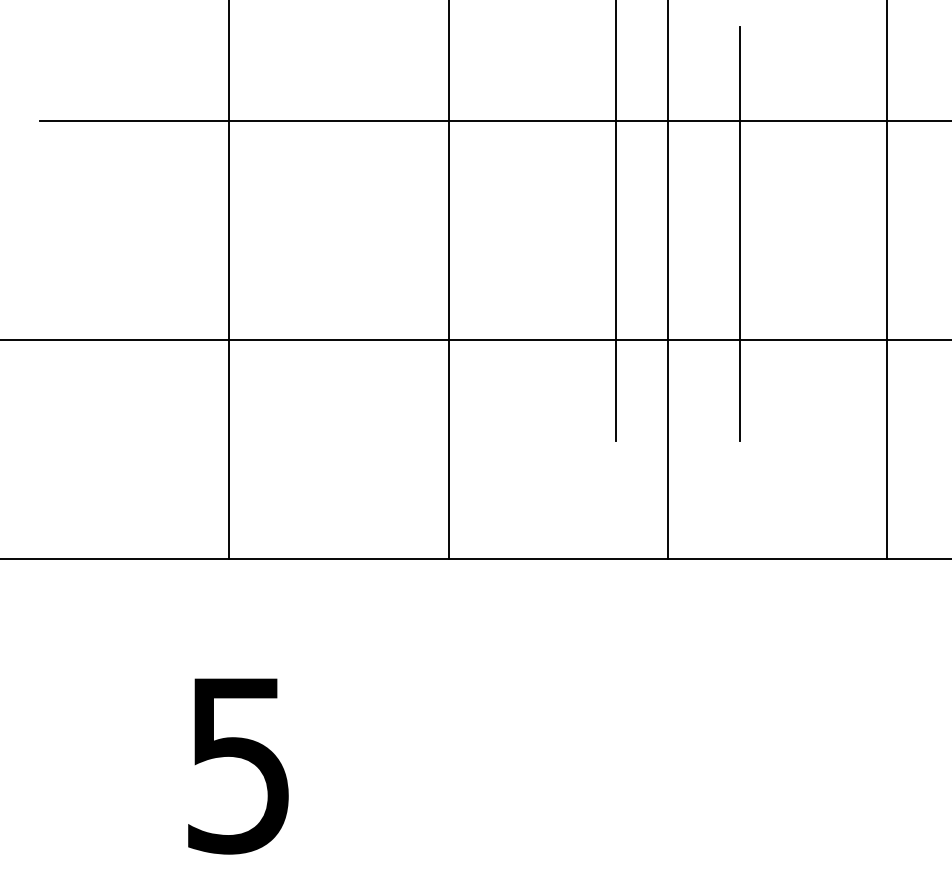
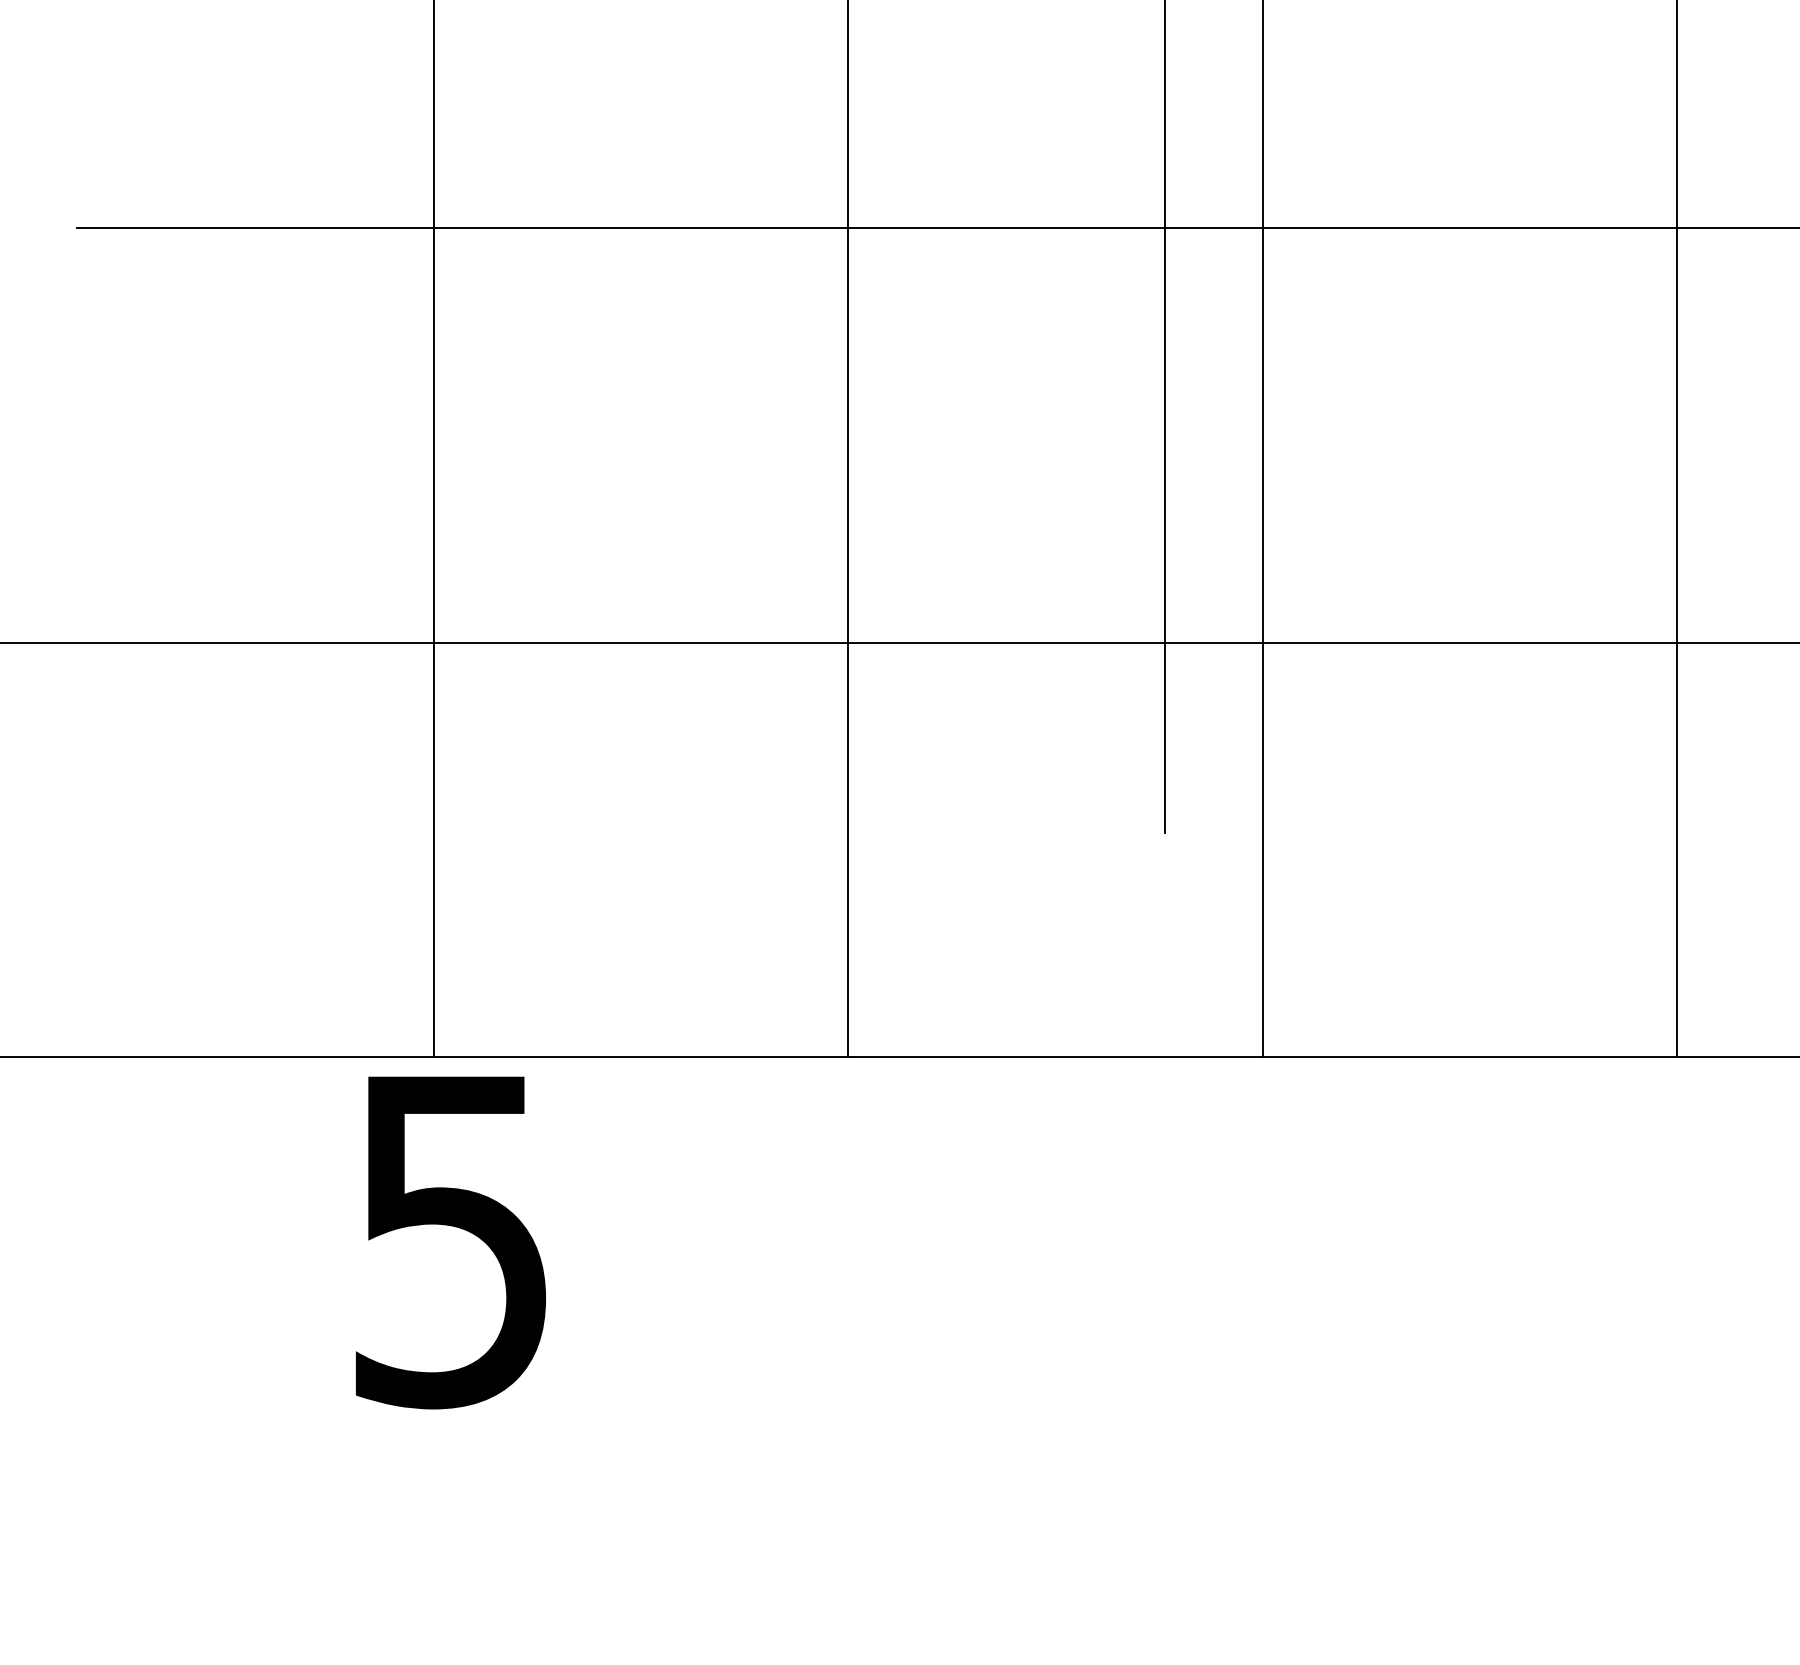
line: (740, 233) -> (1400, 441), removed
text: (238, 766) -> (451, 1242), moved

